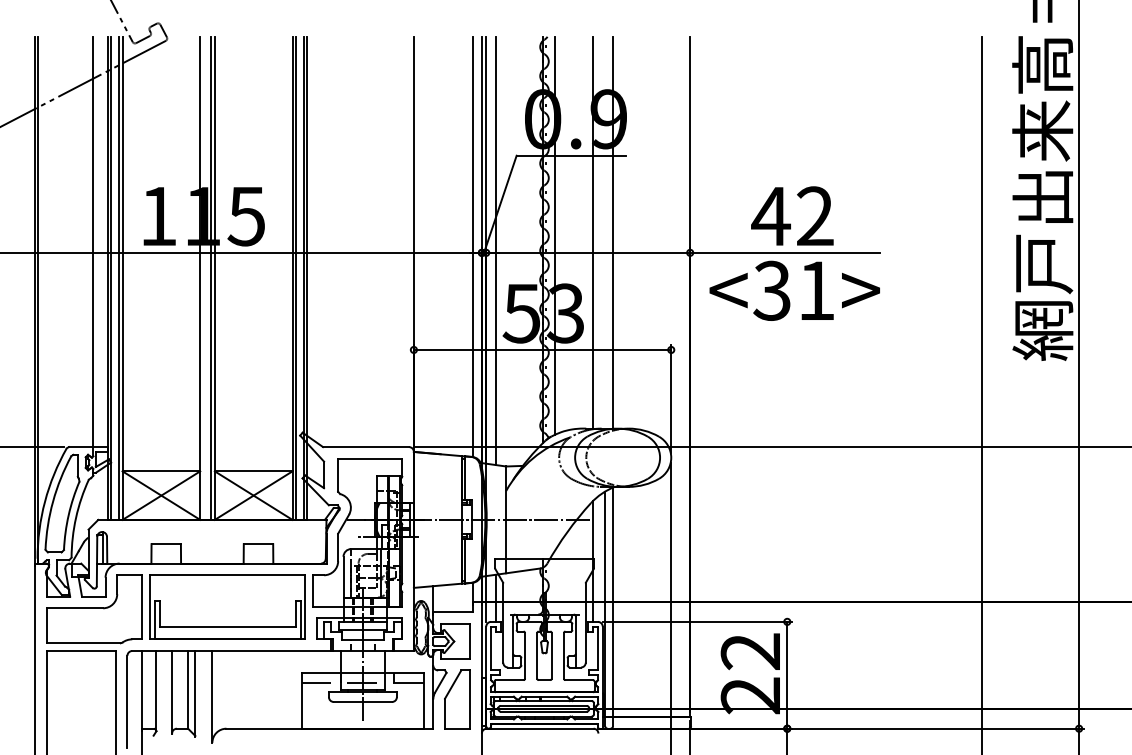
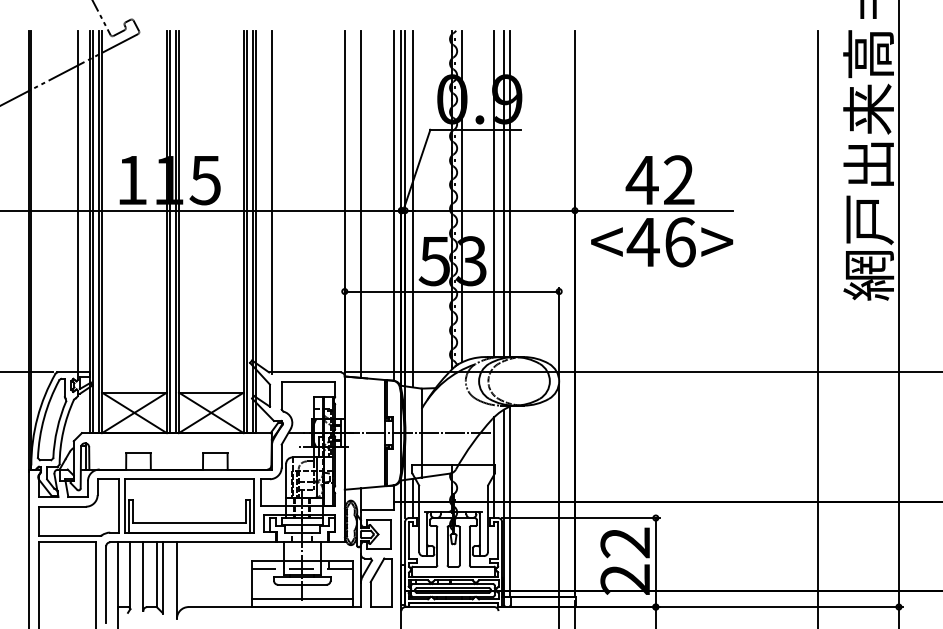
line: (605, 232) -> (504, 193), added
line: (326, 242) -> (271, 202), added
line: (433, 244) -> (361, 203), added
line: (203, 277) -> (169, 231), added
text: (793, 290) -> (661, 242), <31> -> <46>
line: (362, 718) -> (301, 598), added

